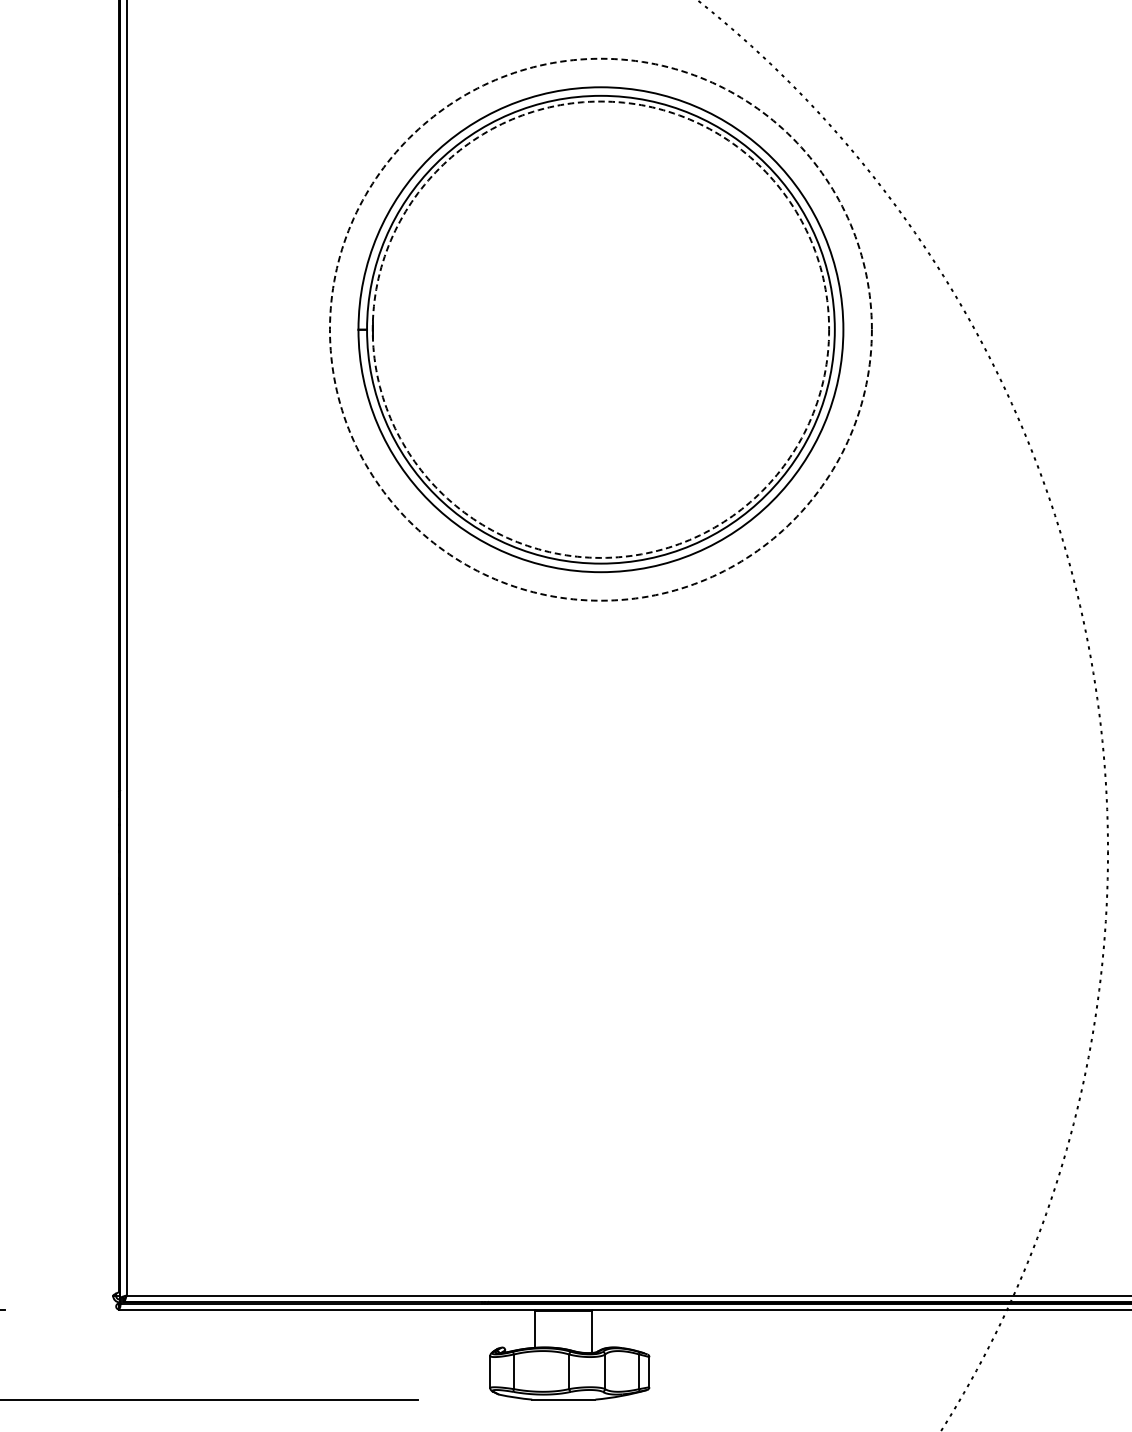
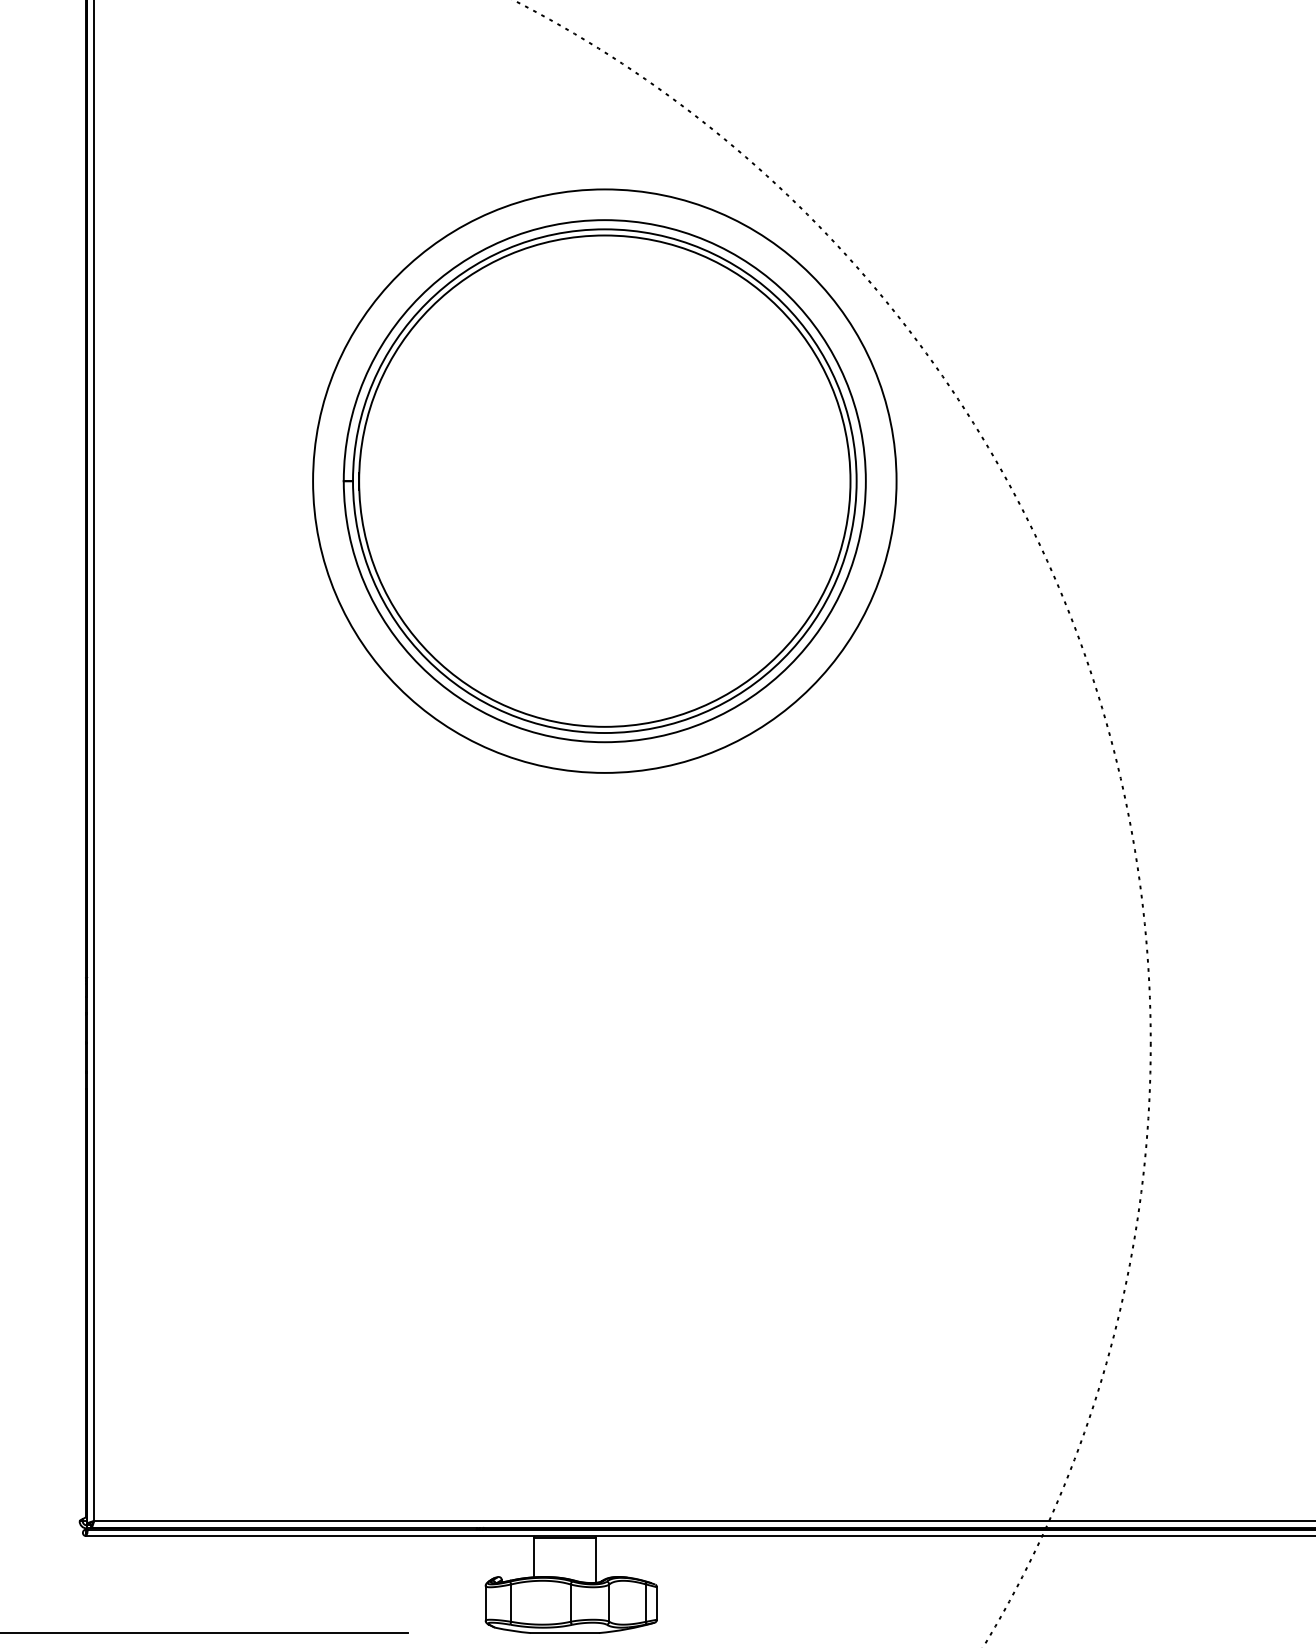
circle: (600, 329) -> (604, 480), dashed -> solid
circle: (600, 329) -> (604, 480), dashed -> solid

